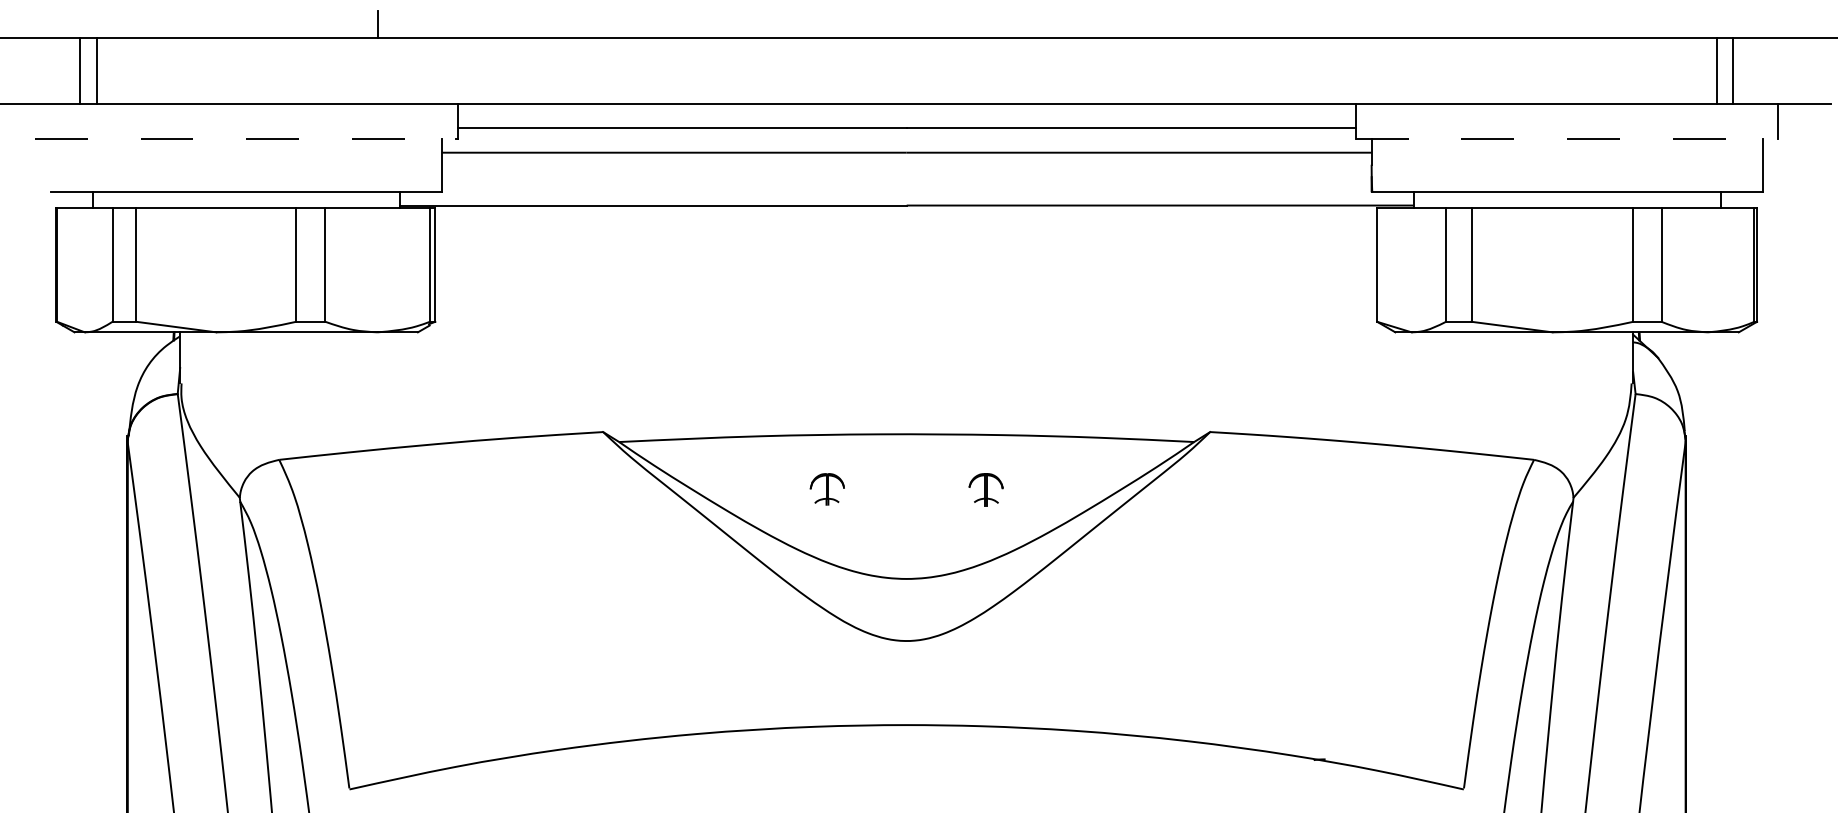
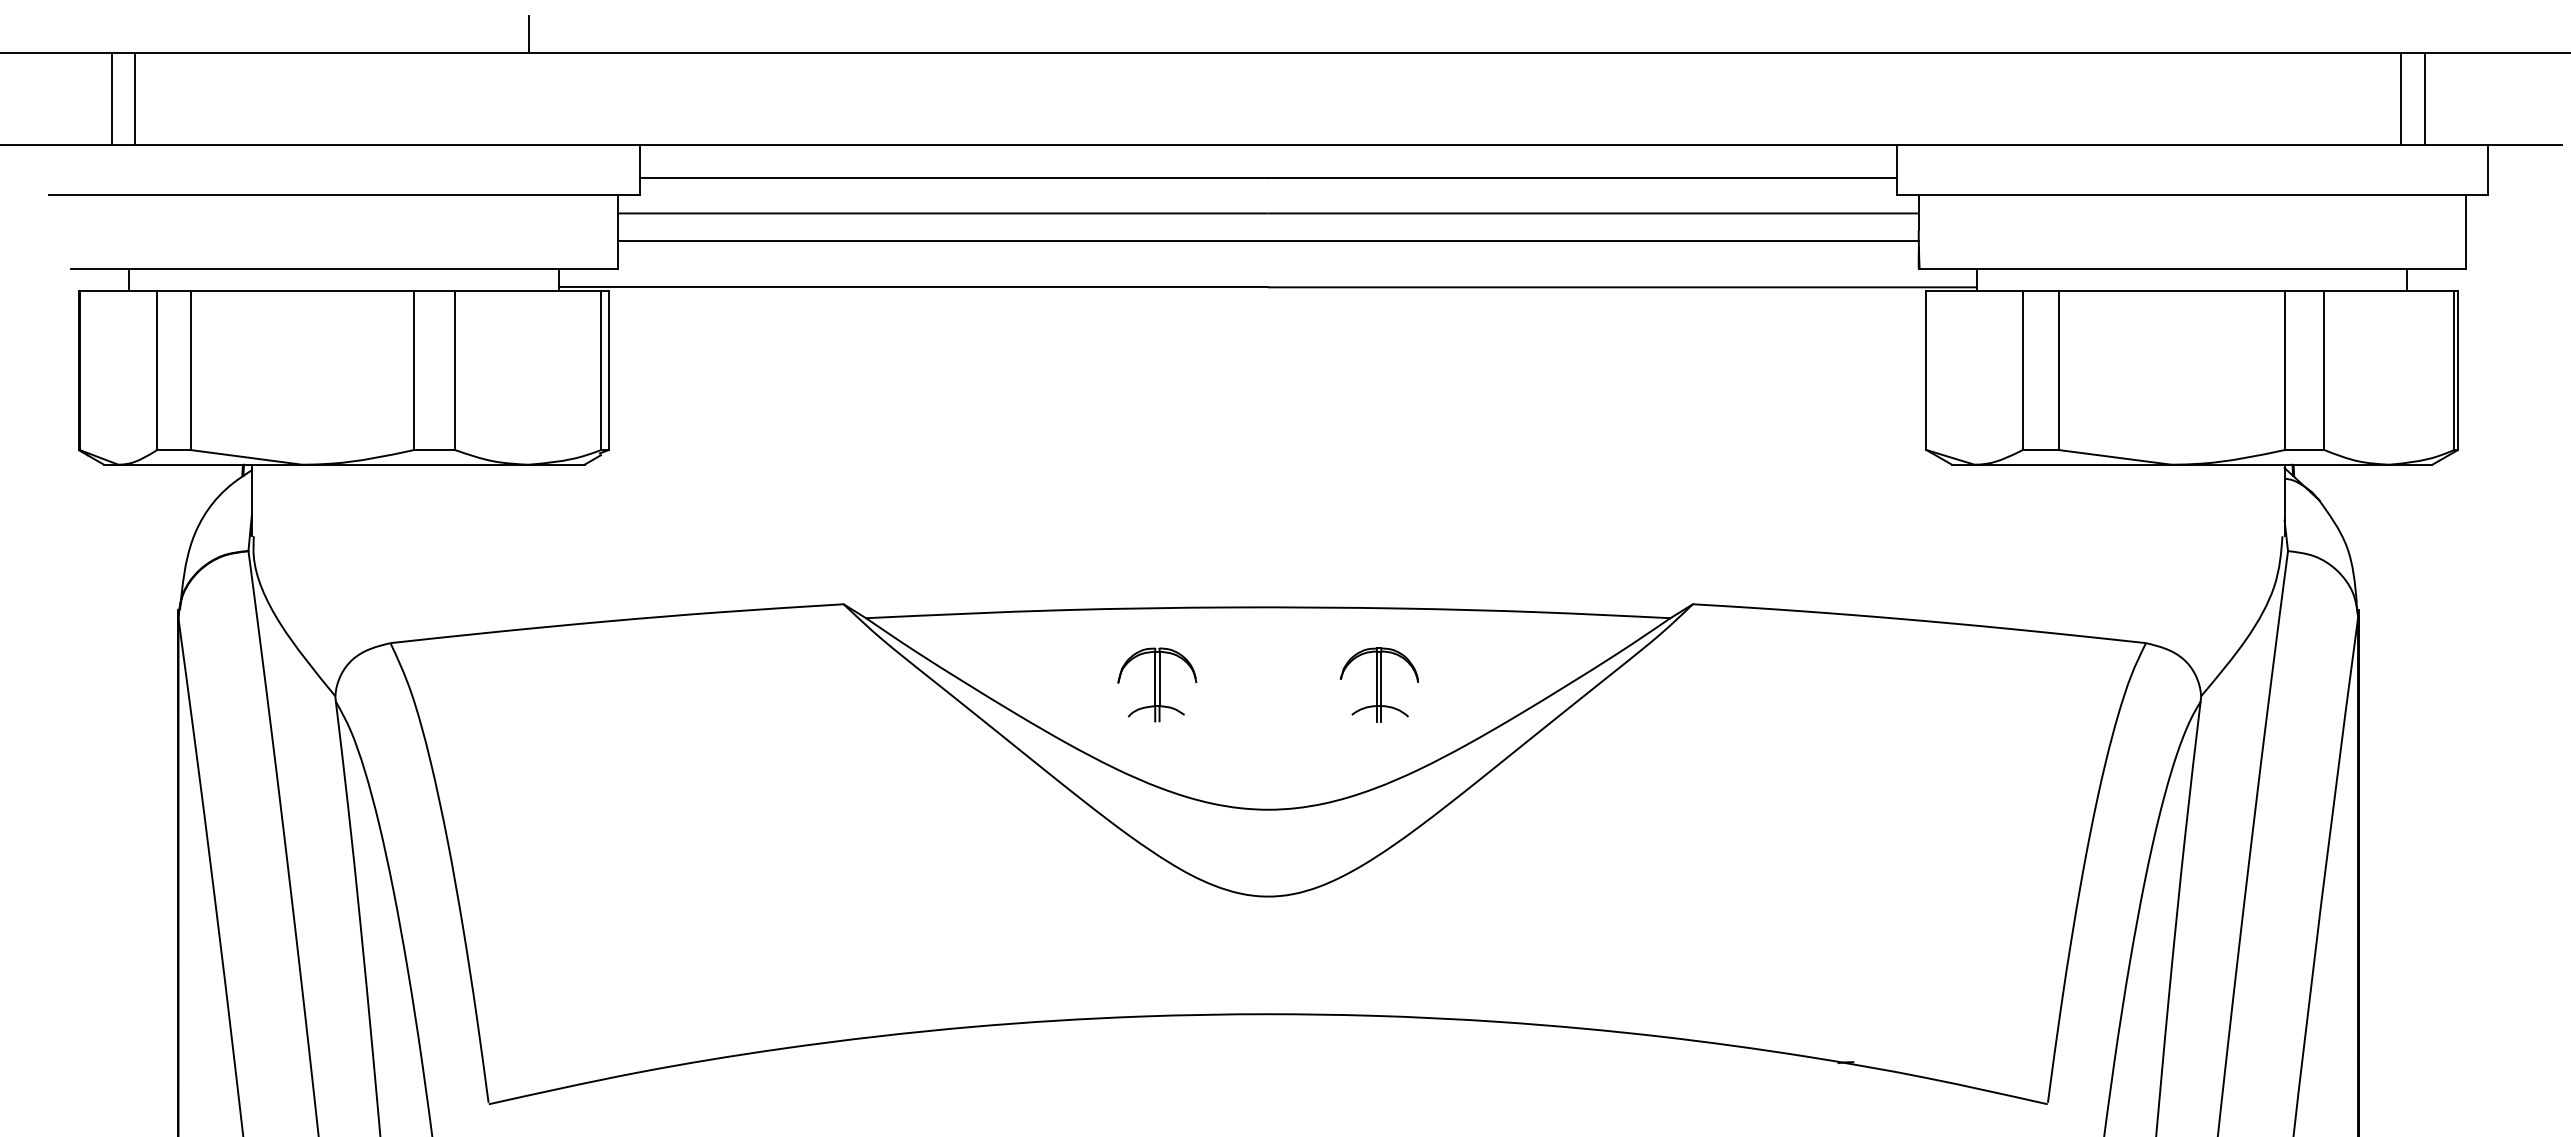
line: (245, 139) -> (343, 194), dashed -> solid
line: (1567, 139) -> (2192, 194), dashed -> solid
line: (906, 172) -> (1268, 241), added
part: (827, 489) -> (1157, 684), size x1.67
part: (985, 489) -> (1378, 684), size x1.67

